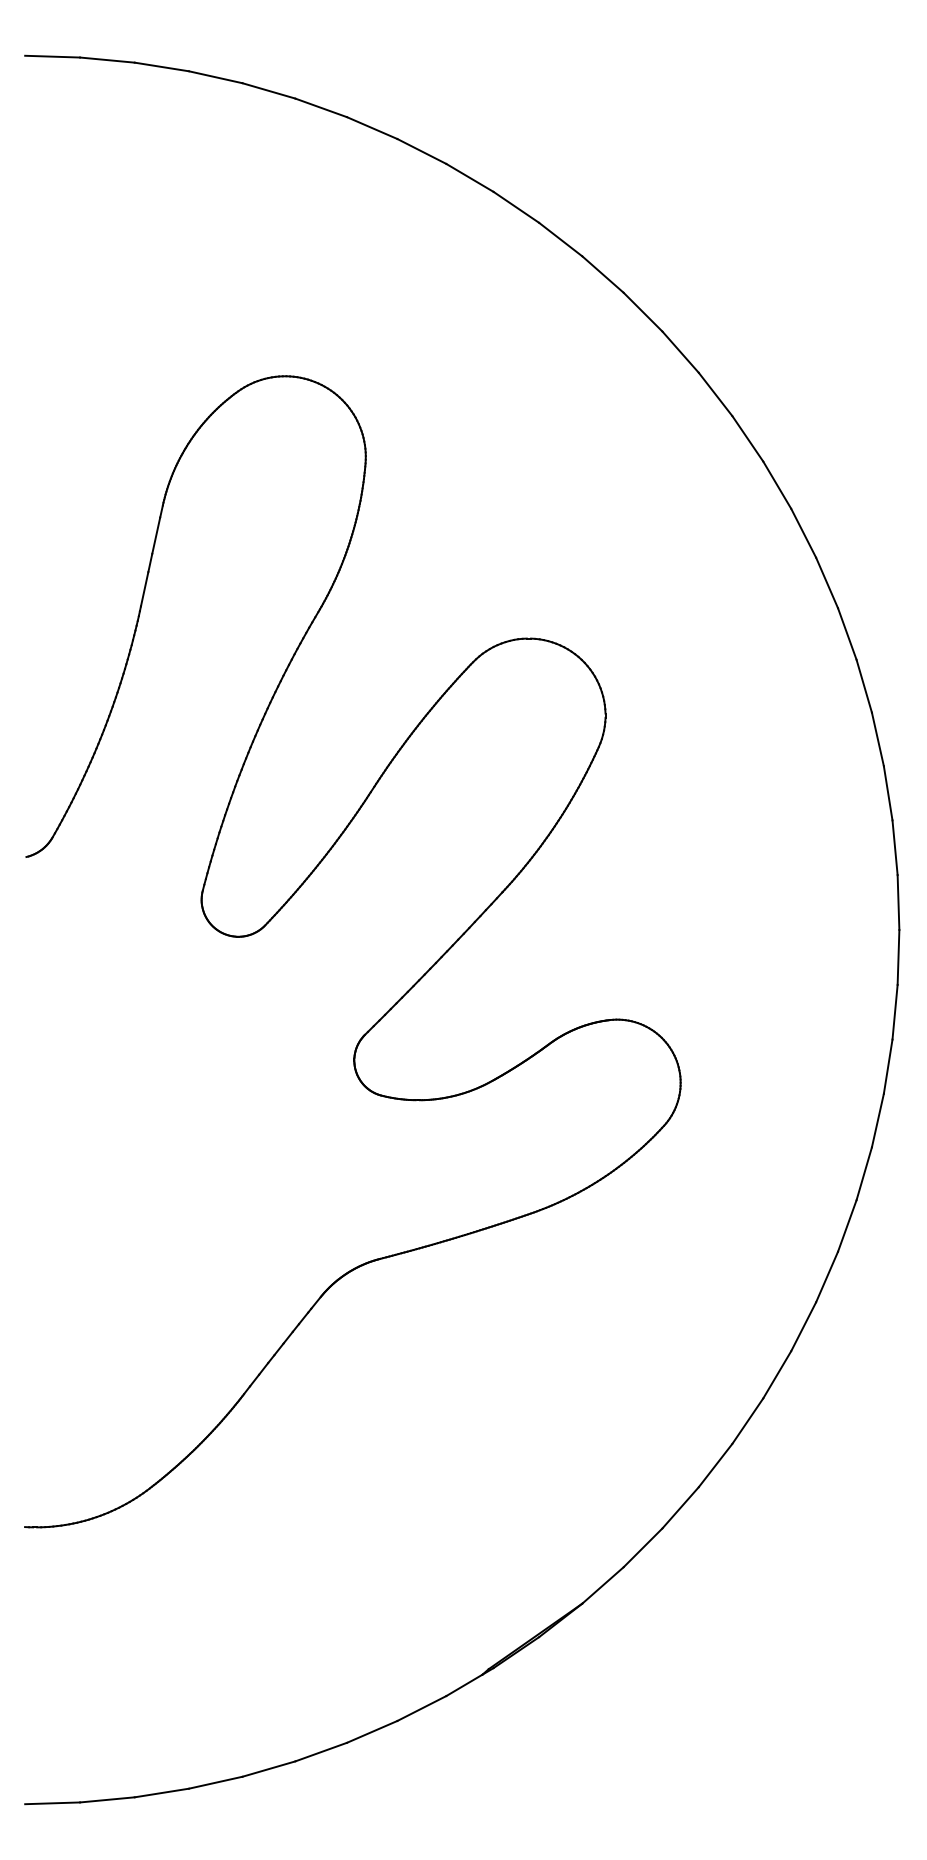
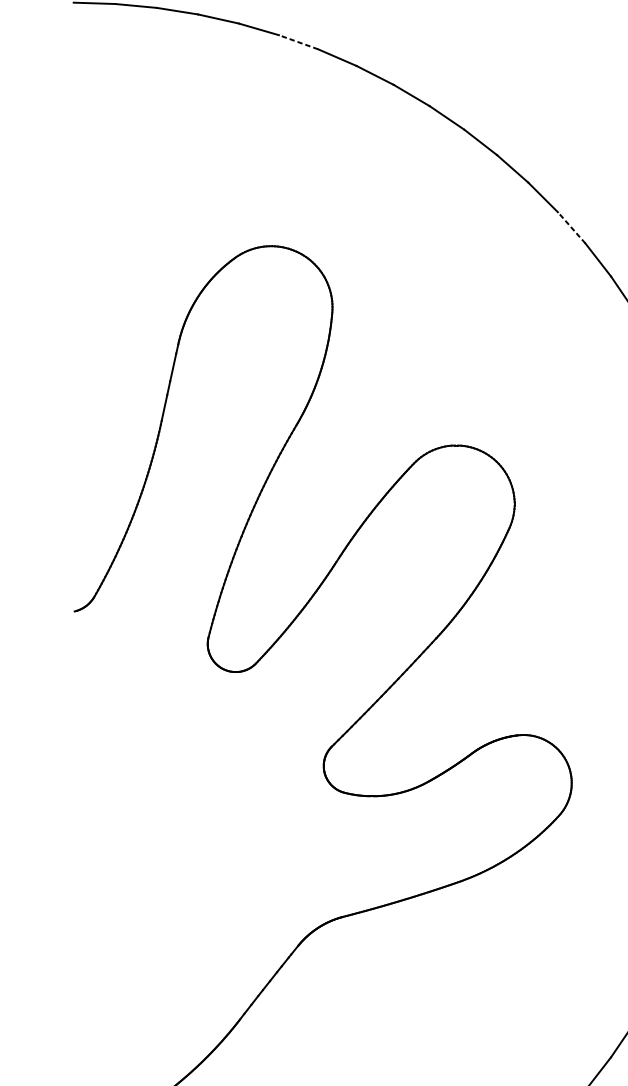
line: (320, 107) -> (298, 41), solid -> dashed
line: (680, 351) -> (571, 227), solid -> dashed

